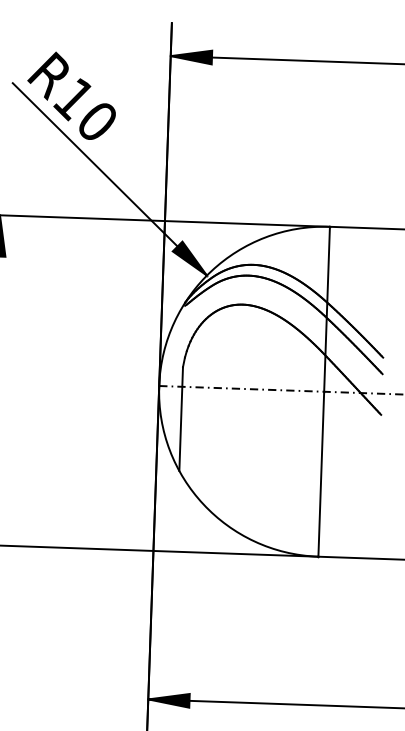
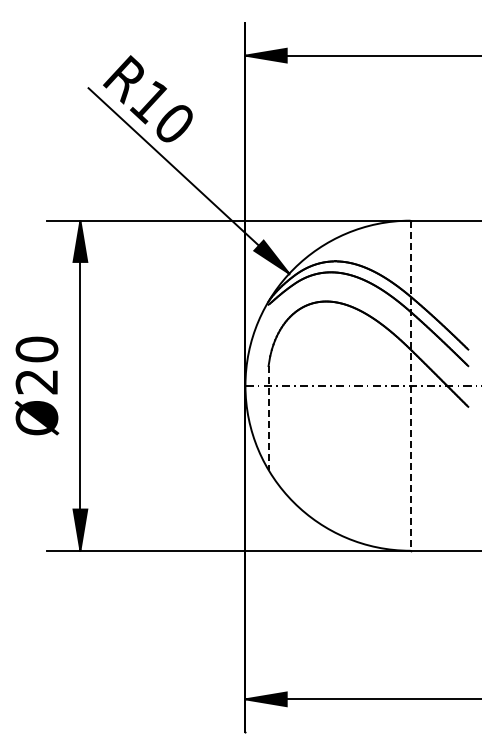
line: (324, 392) -> (410, 386), solid -> dashed
line: (181, 419) -> (268, 418), solid -> dashed

